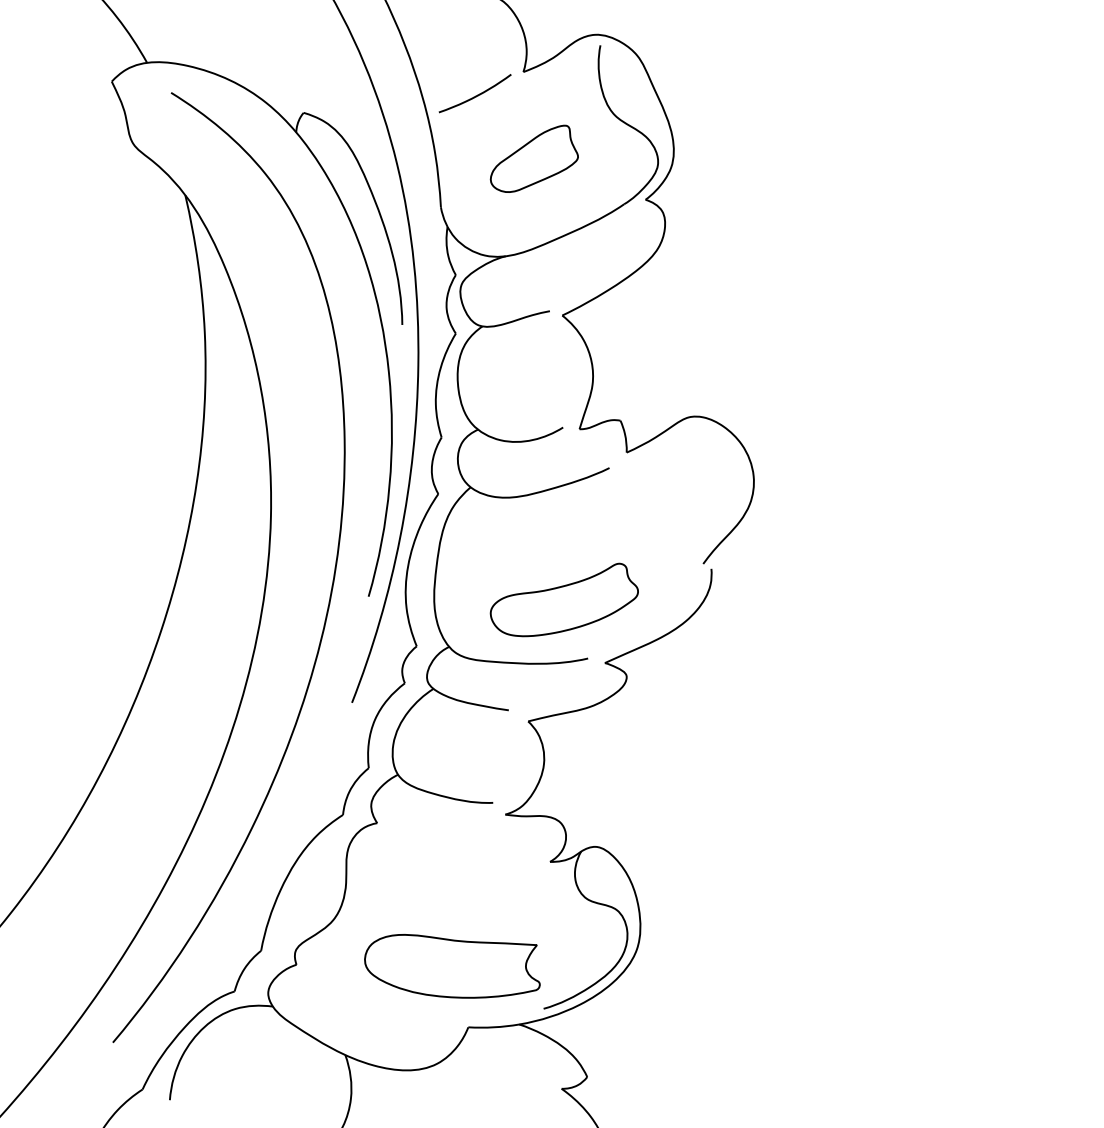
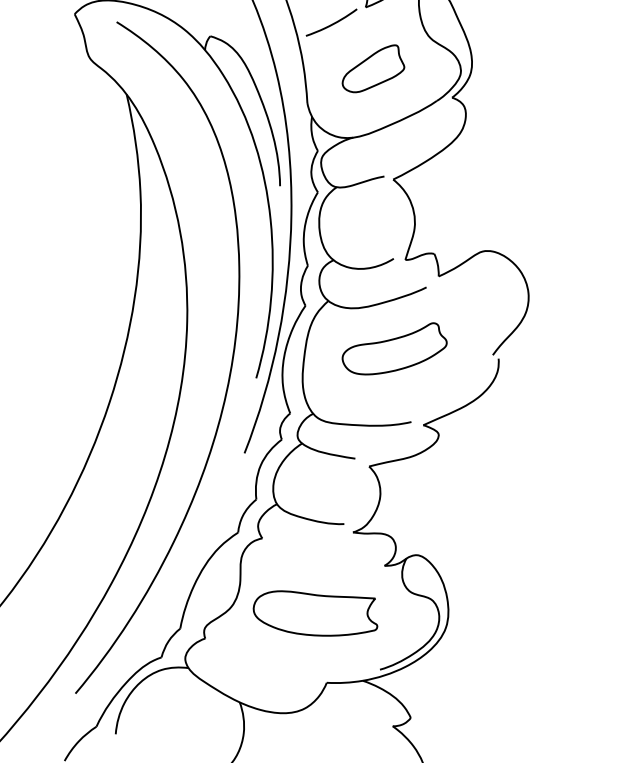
part: (563, 599) -> (394, 348), moved
part: (452, 966) -> (315, 613), moved

